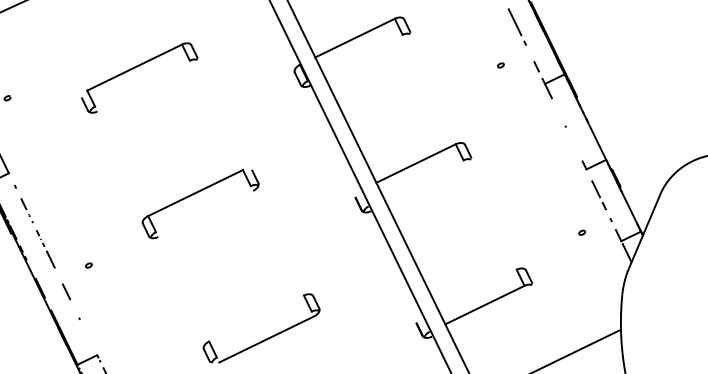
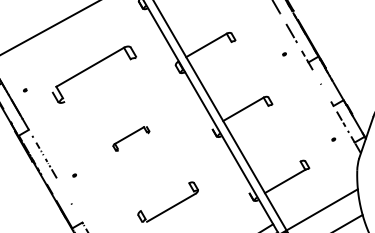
part: (138, 77) -> (93, 74), size x1.4
part: (201, 203) -> (131, 138), size x0.6
line: (65, 292) -> (63, 190), removed

